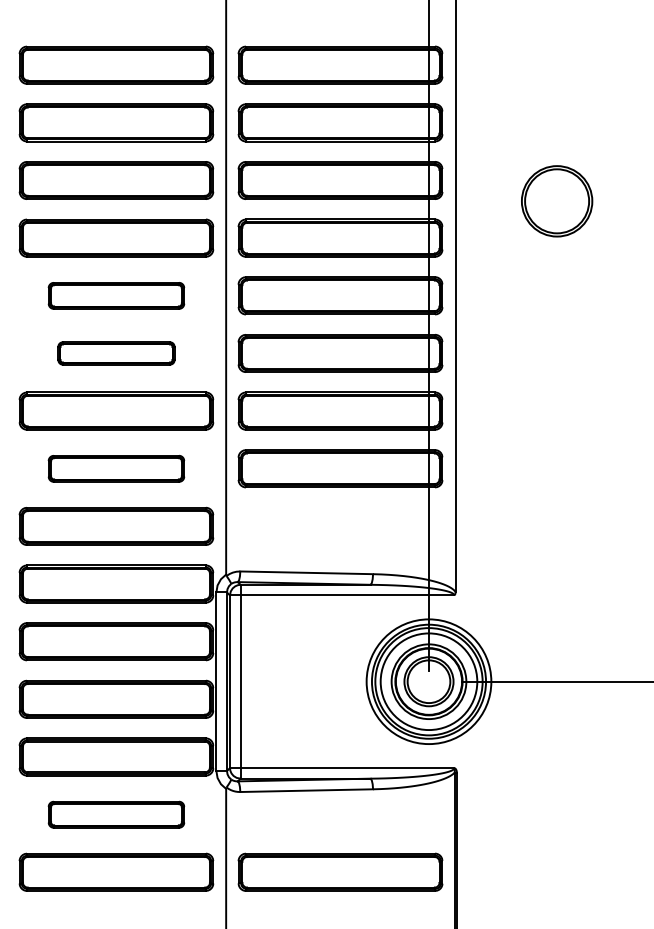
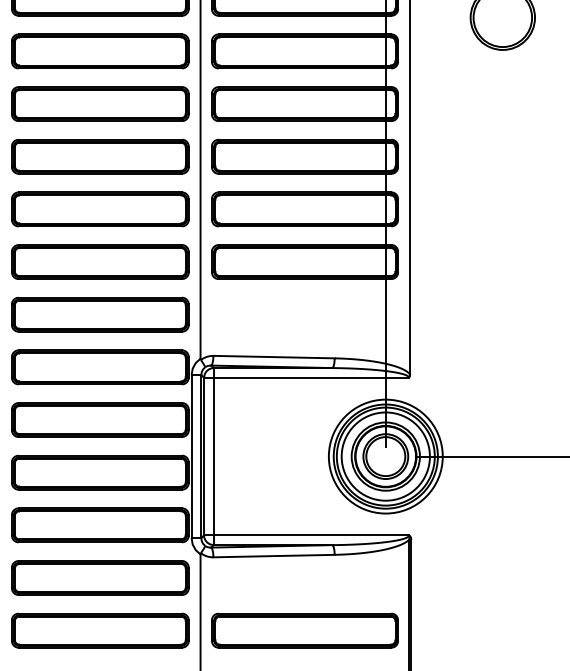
part: (116, 295) -> (100, 103), size x1.43
part: (116, 353) -> (100, 156), size x1.67
part: (116, 468) -> (100, 261), size x1.43
part: (116, 814) -> (100, 577), size x1.43

